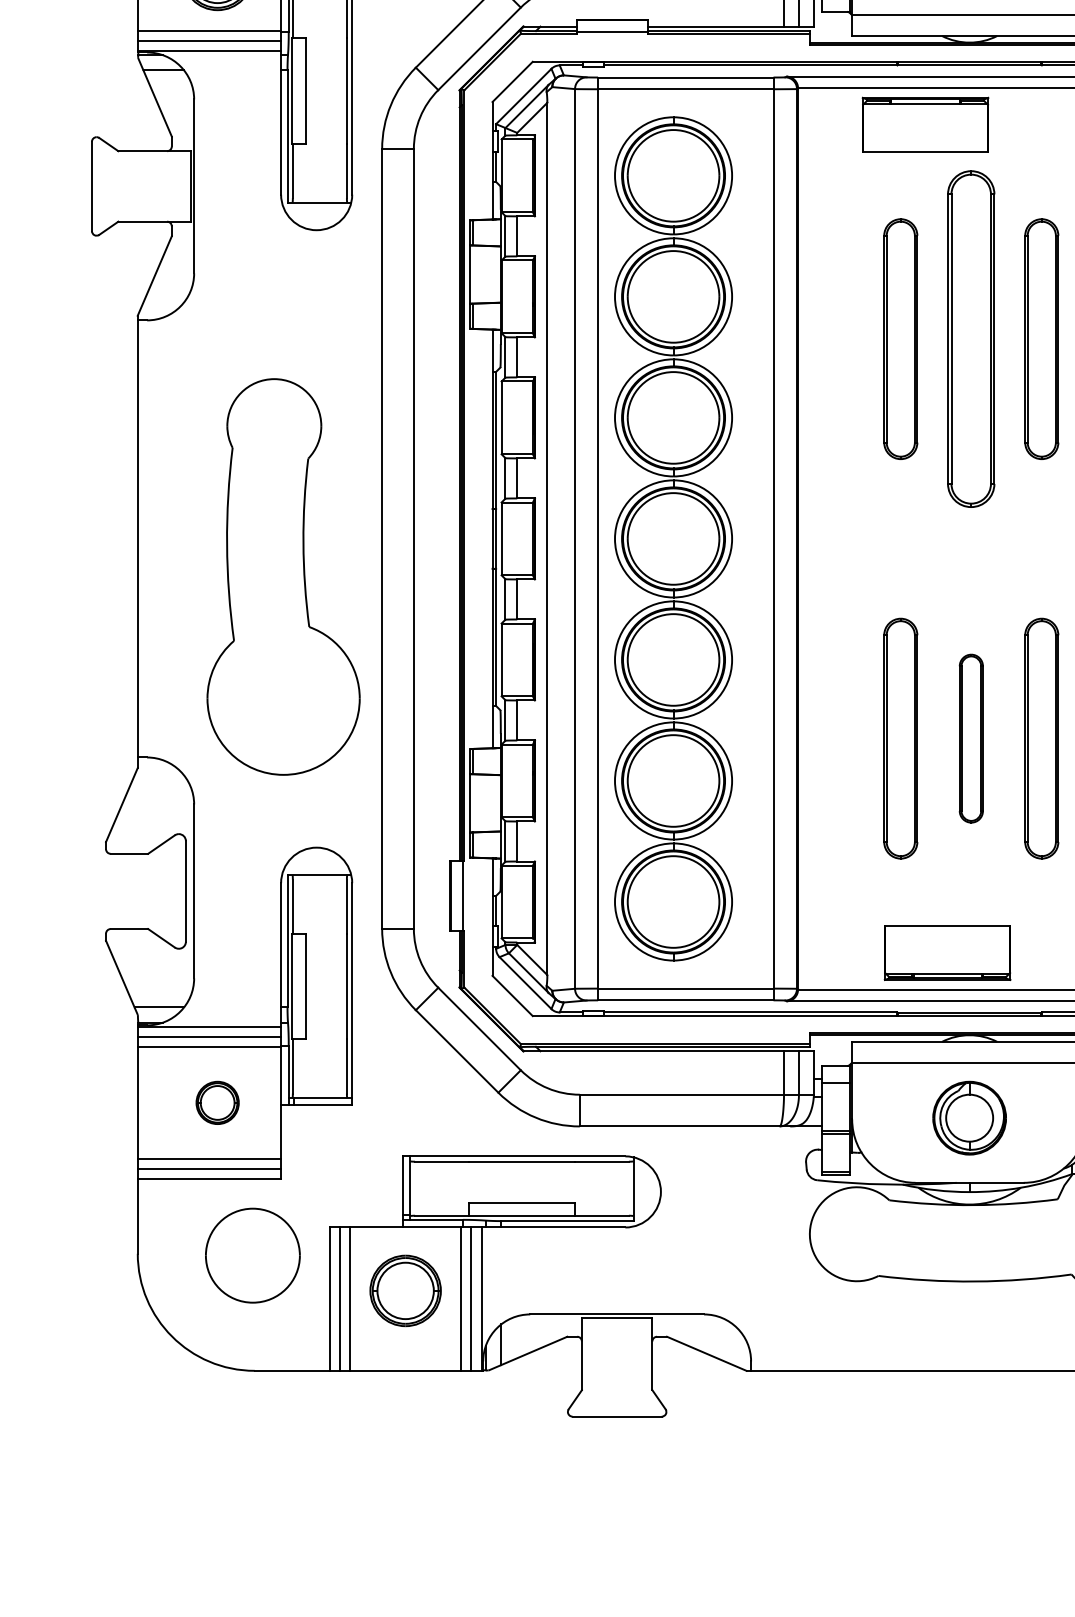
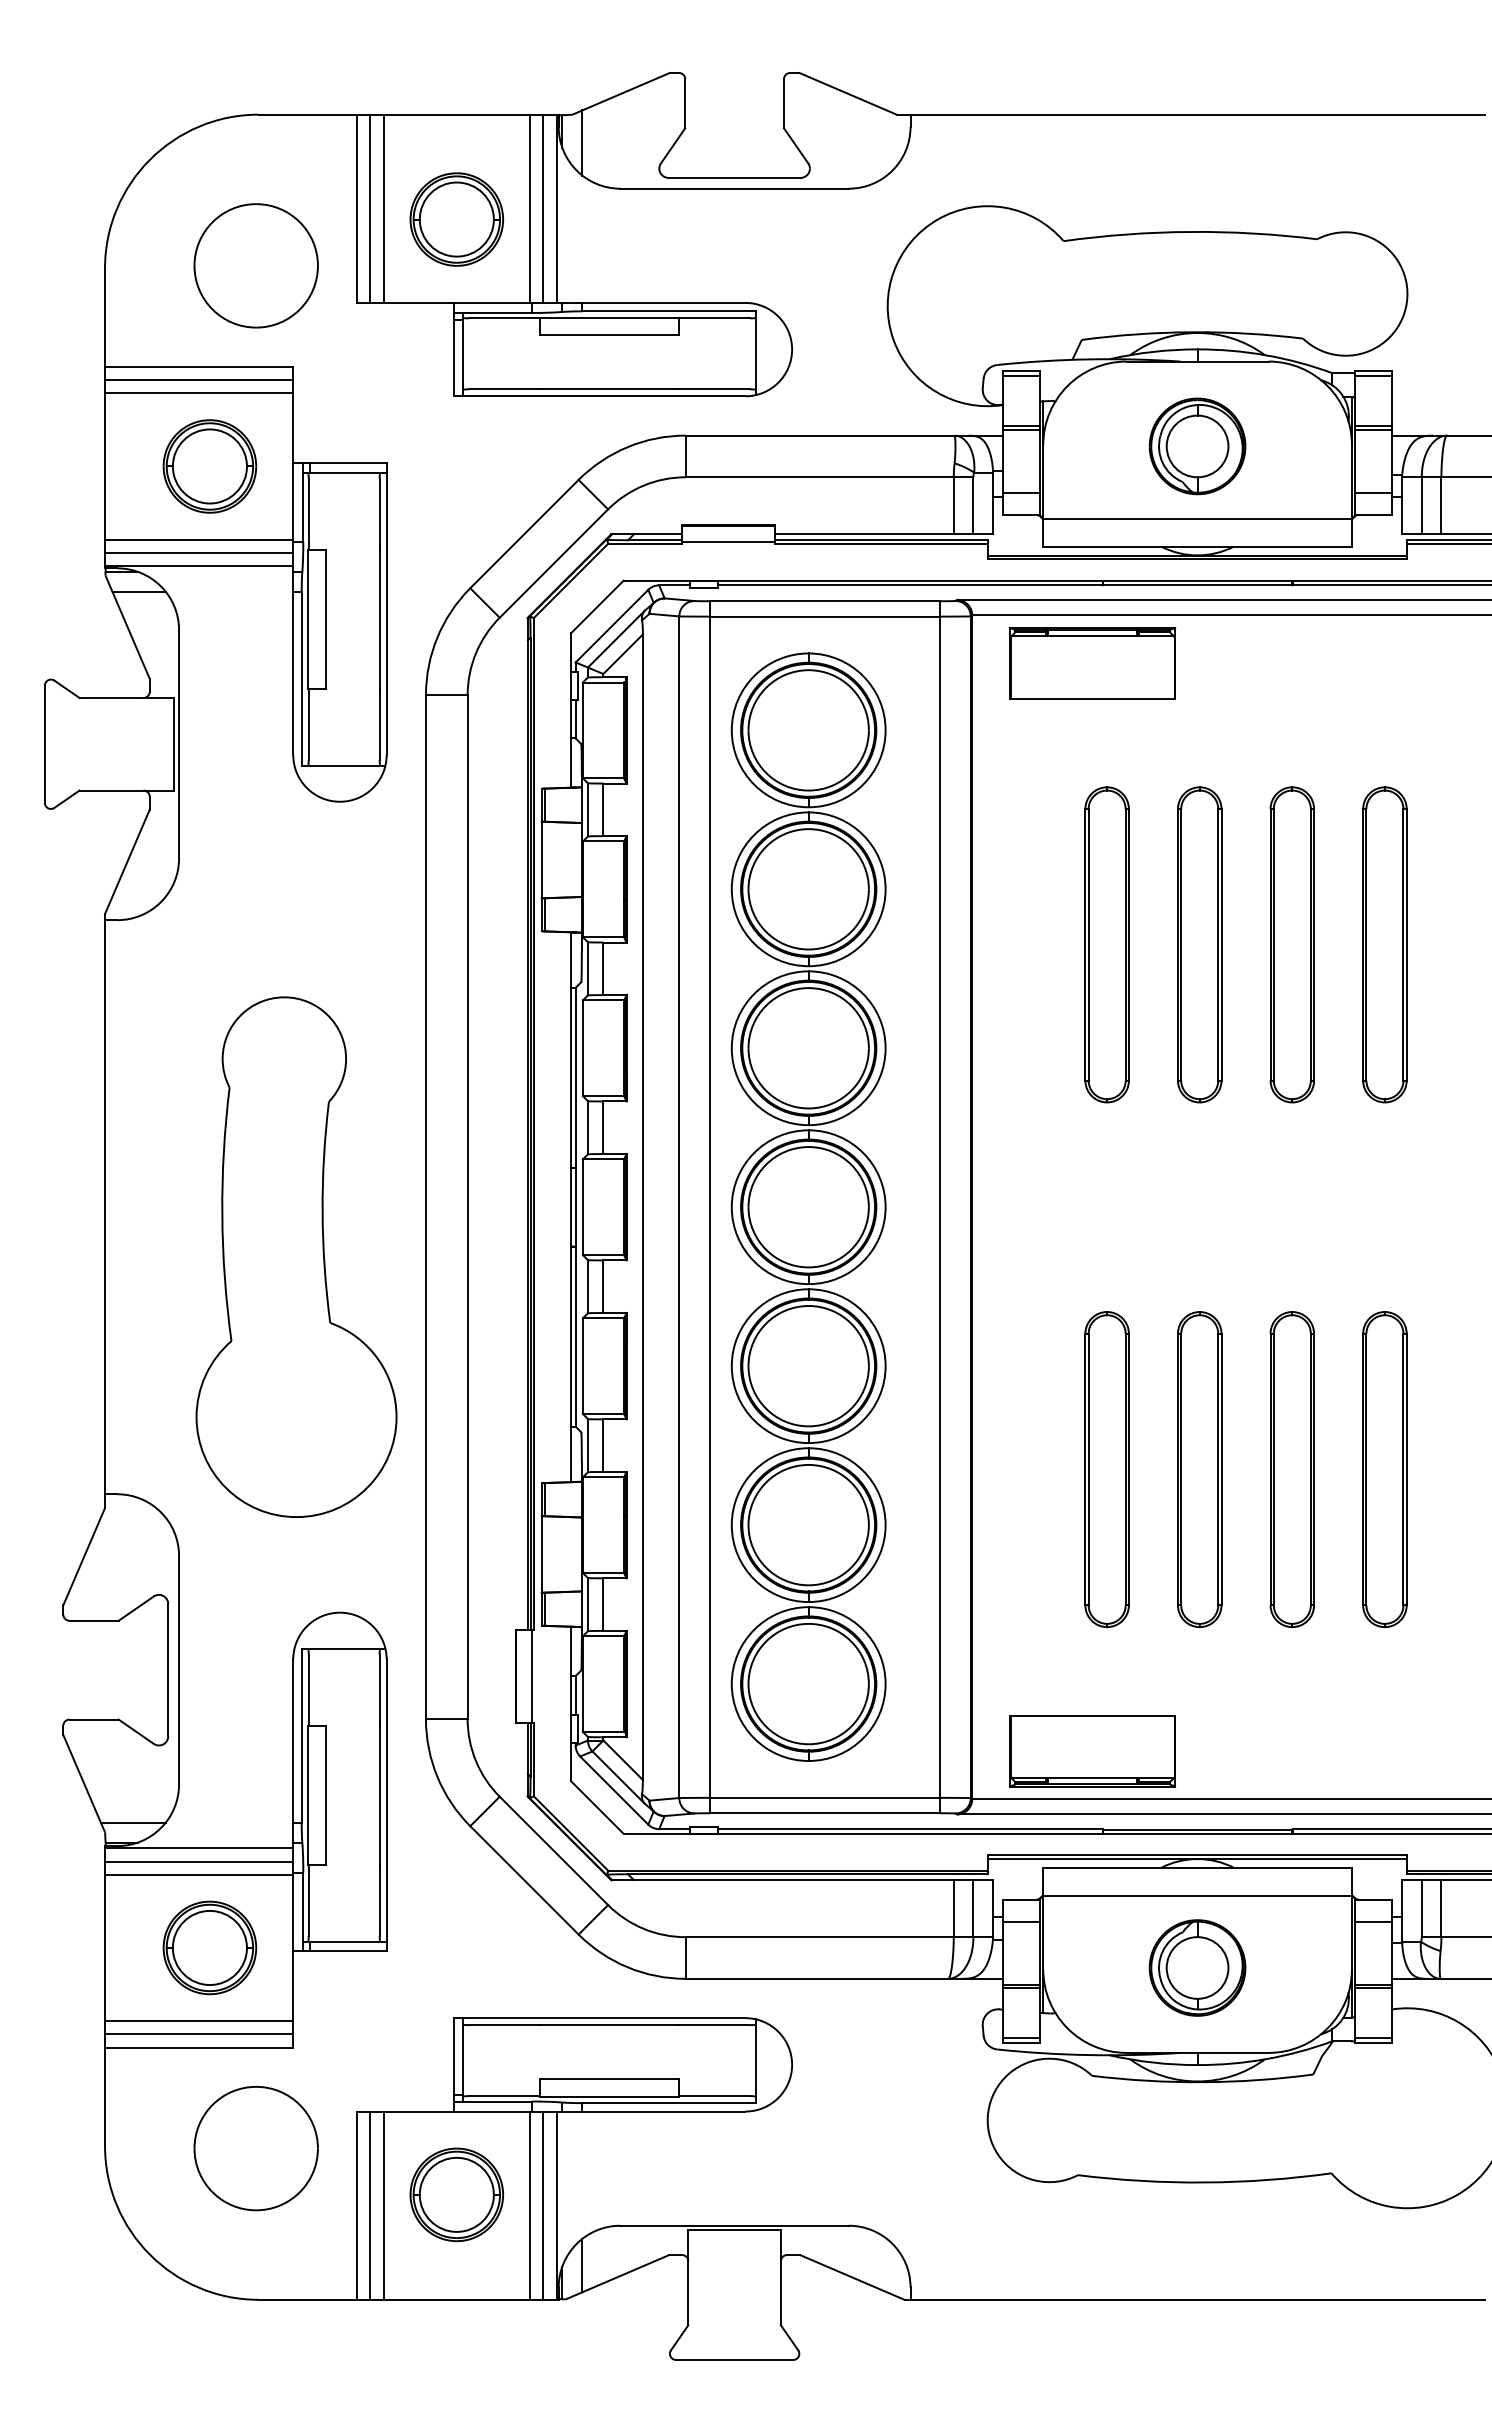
part: (925, 124) -> (1092, 662), moved
part: (971, 338) -> (1199, 944), size x0.71
part: (971, 738) -> (1199, 1469), size x1.43
part: (947, 953) -> (1092, 1751), moved
part: (217, 1102) -> (209, 1947), size x1.67

